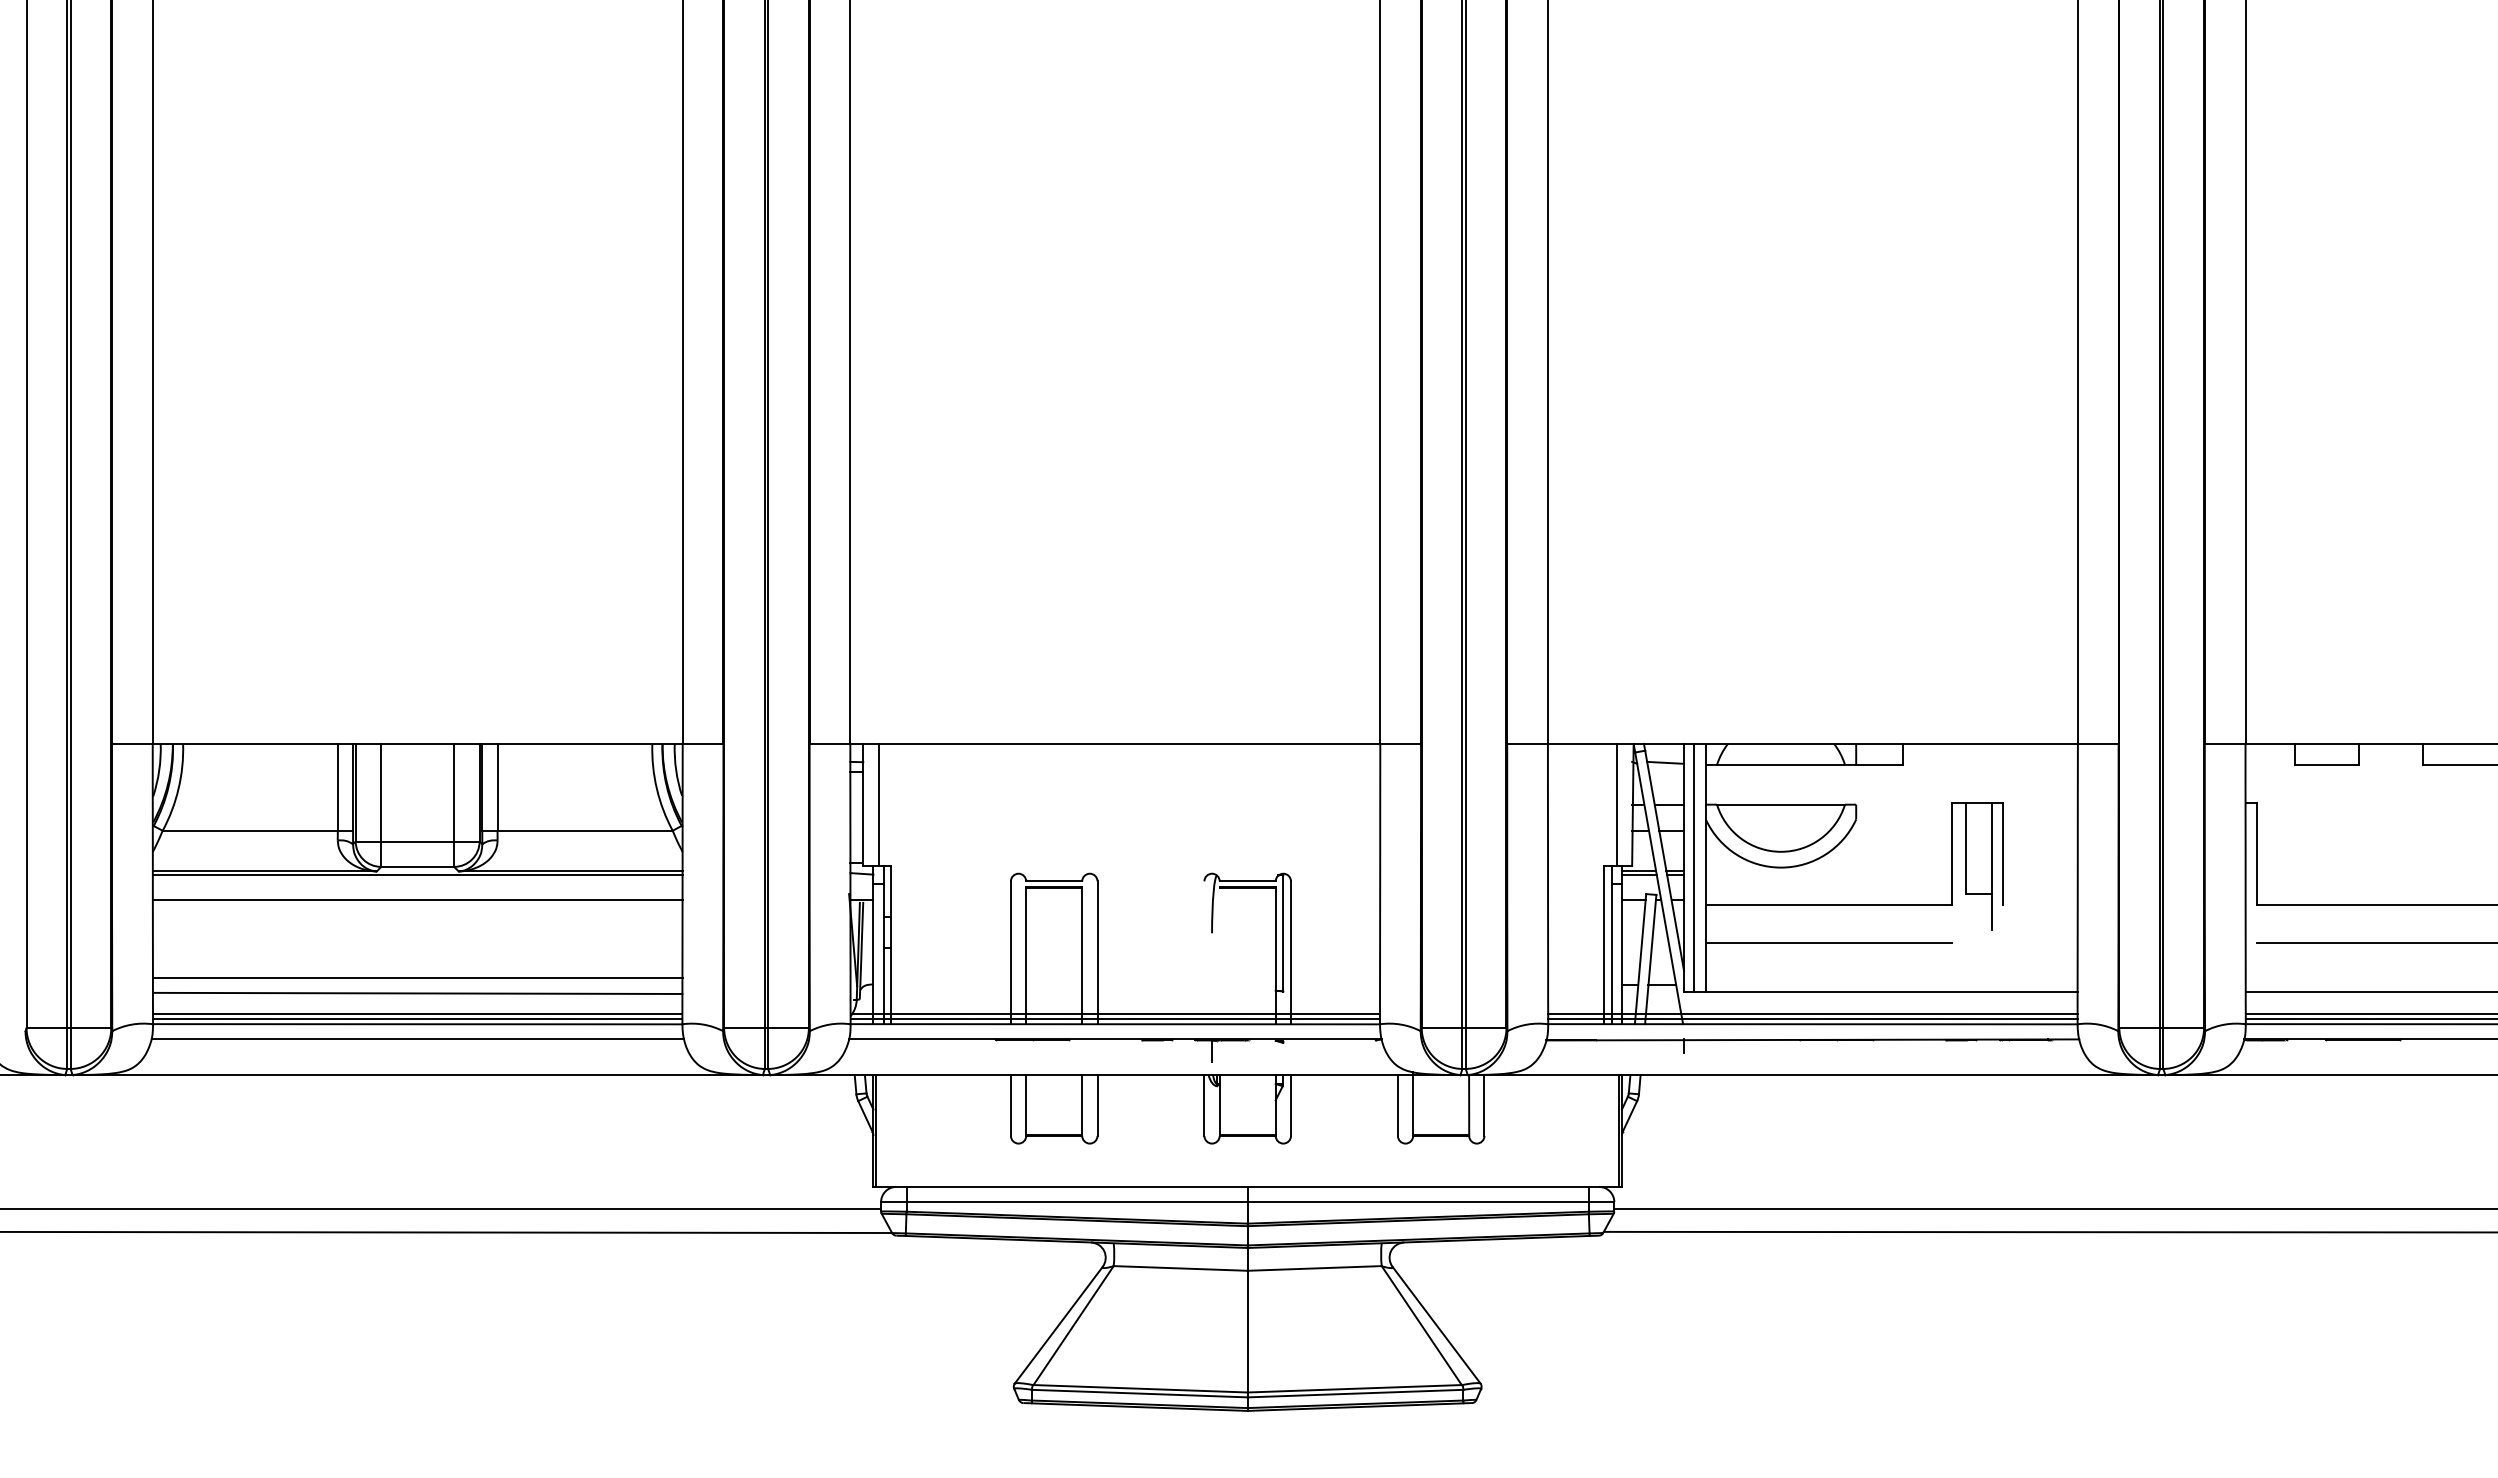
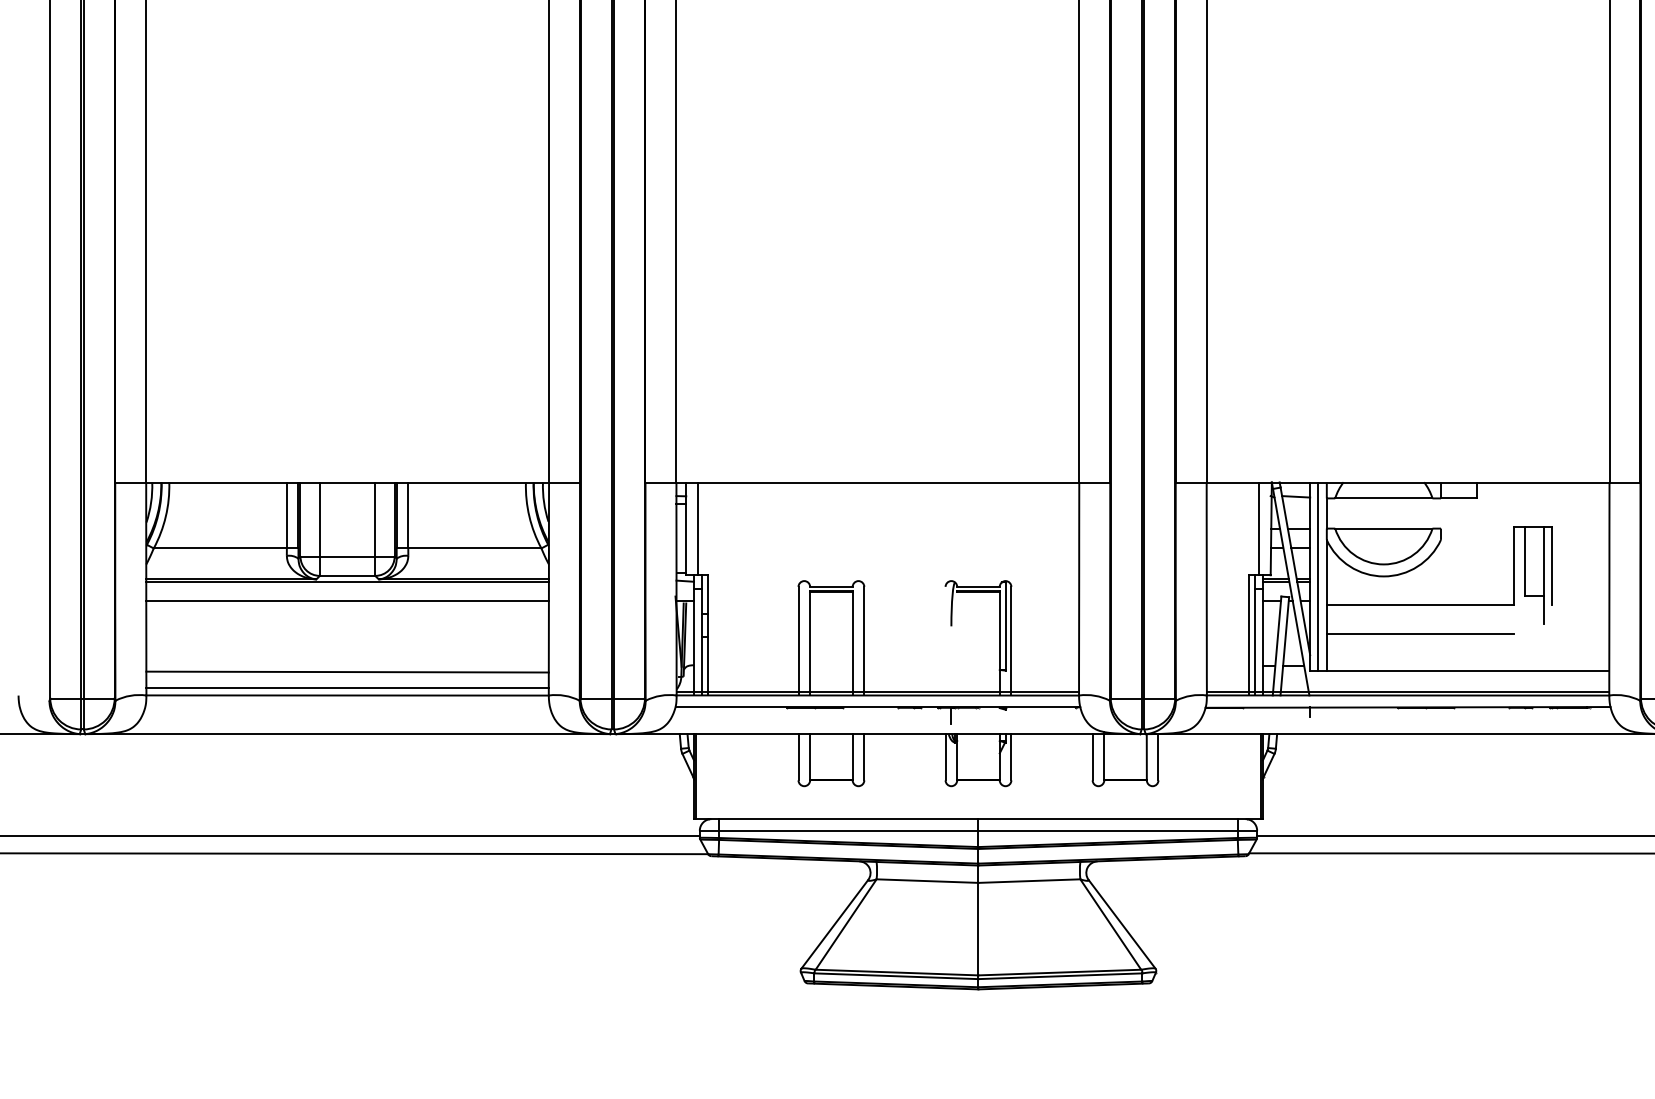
line: (417, 977) -> (347, 659), removed
line: (1115, 1013) -> (877, 687), removed
line: (1812, 1013) -> (1407, 687), removed
line: (417, 1019) -> (347, 691), removed
line: (417, 1039) -> (347, 707), removed

